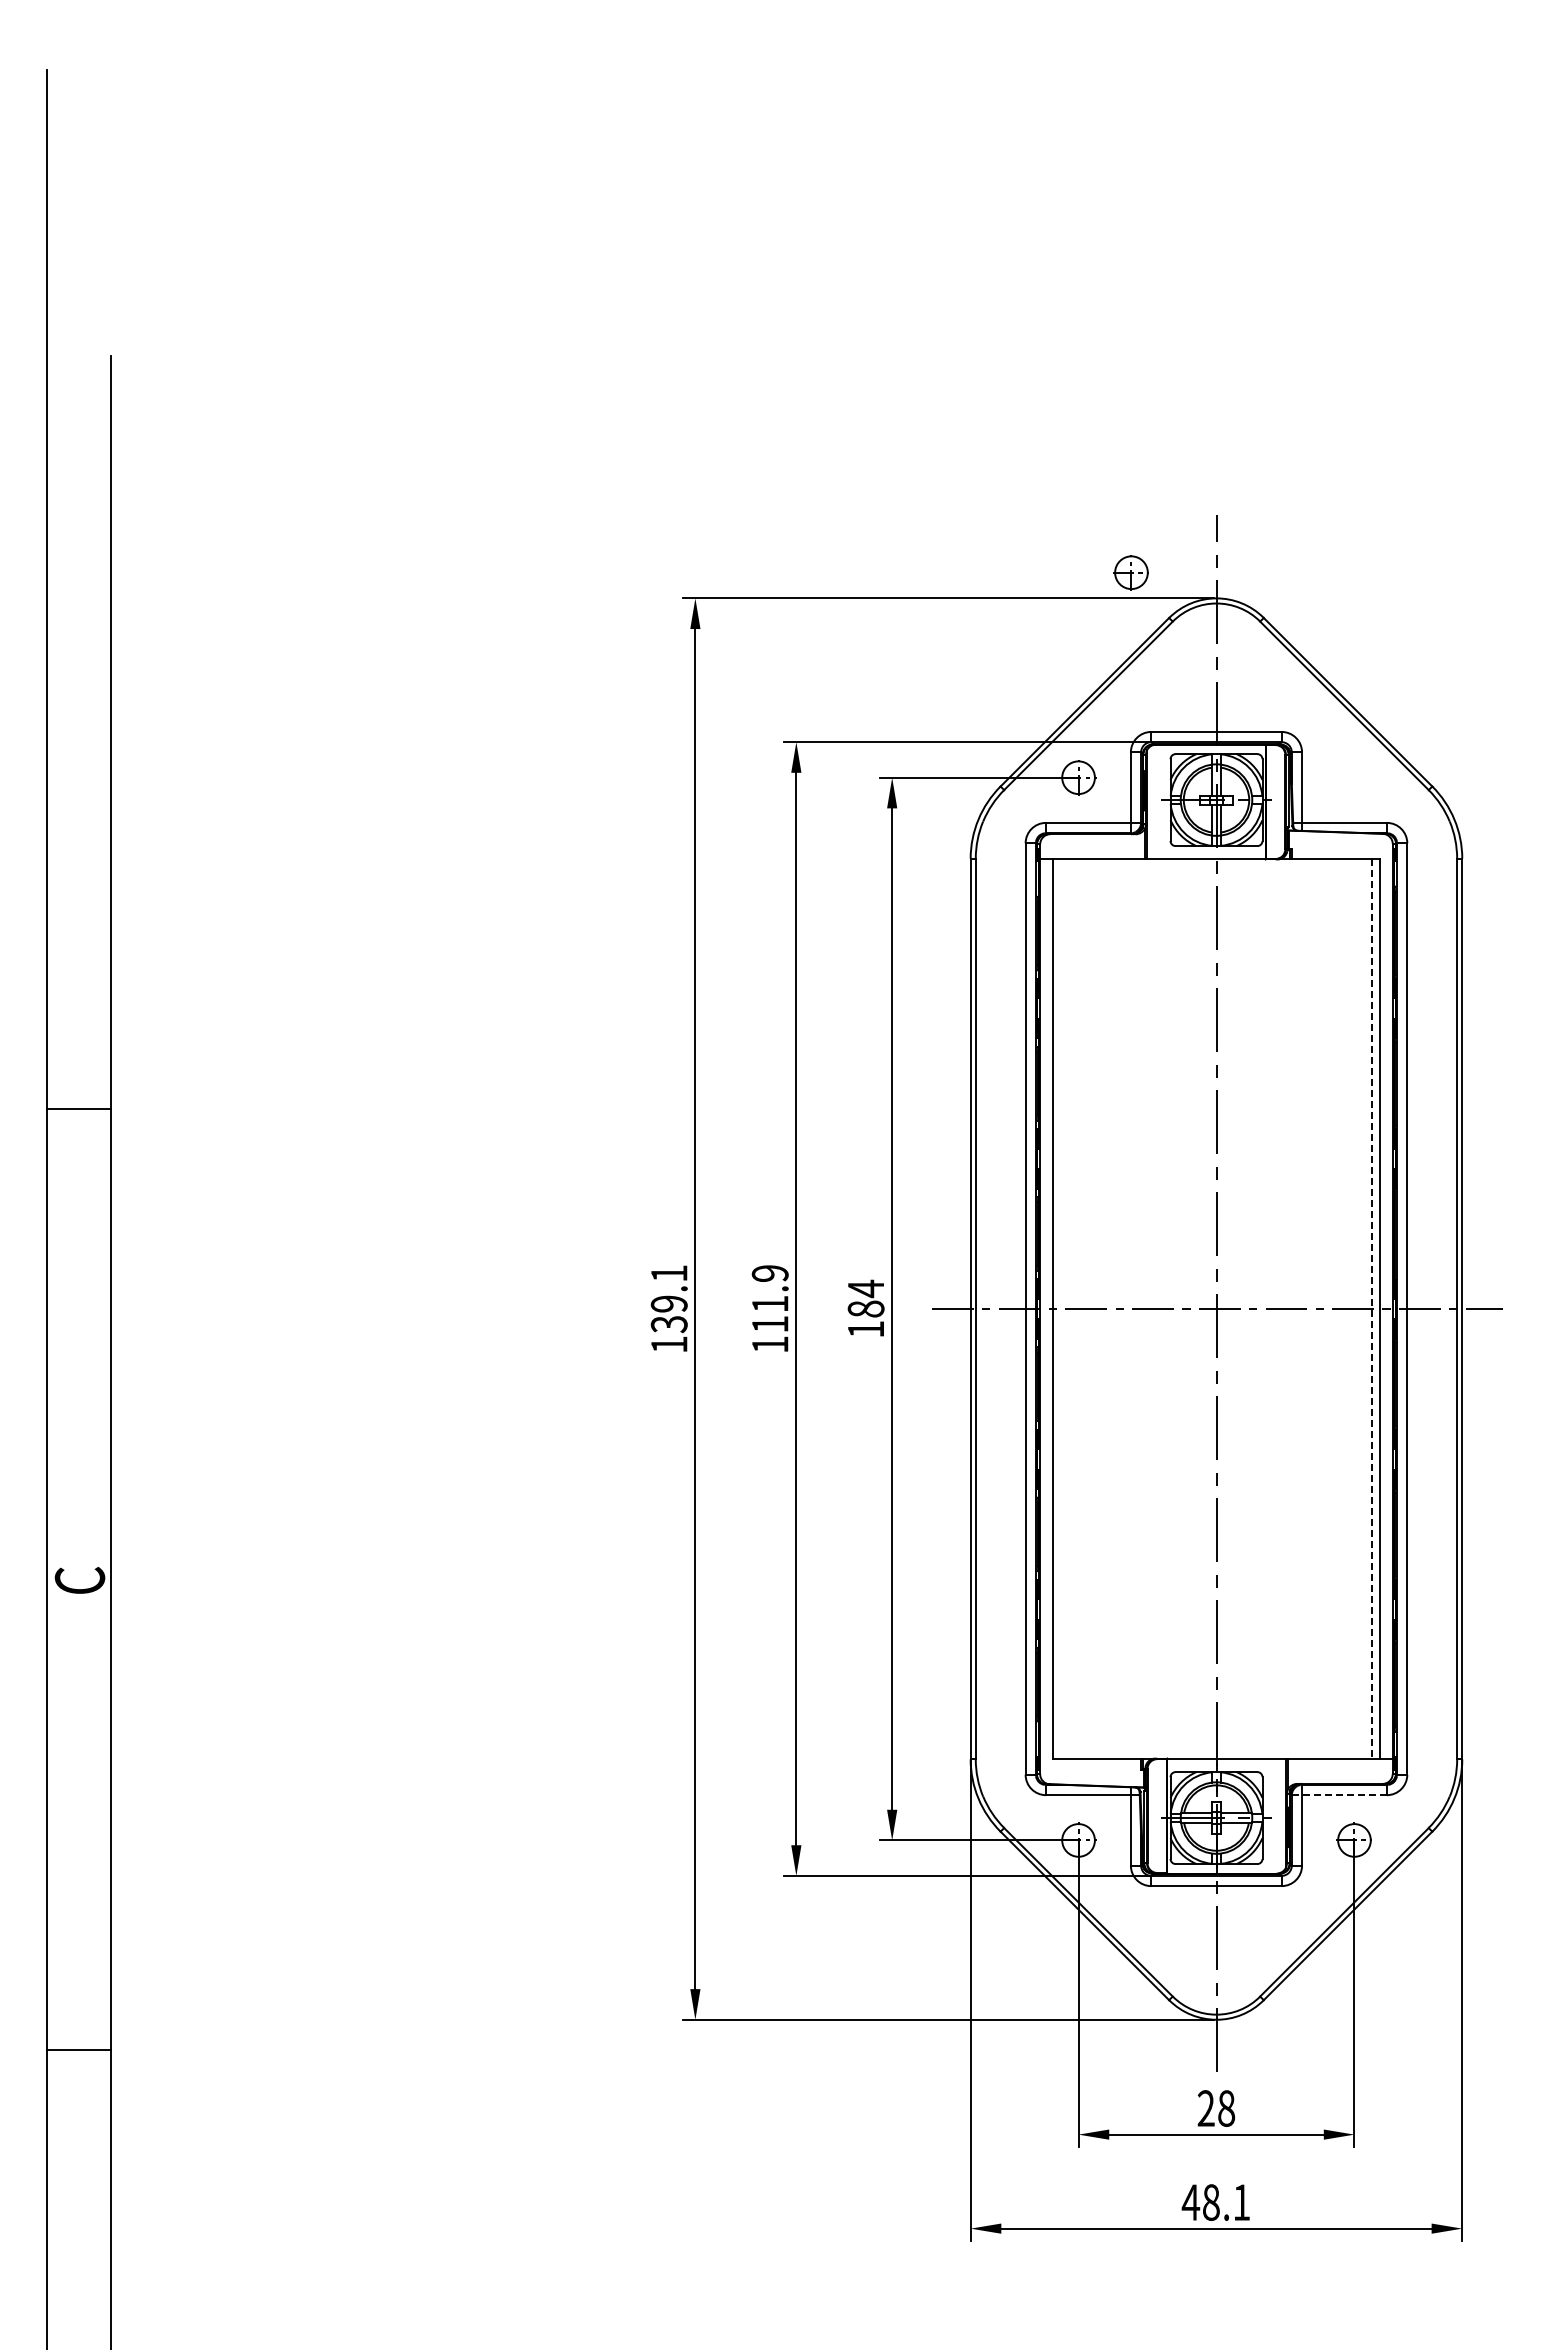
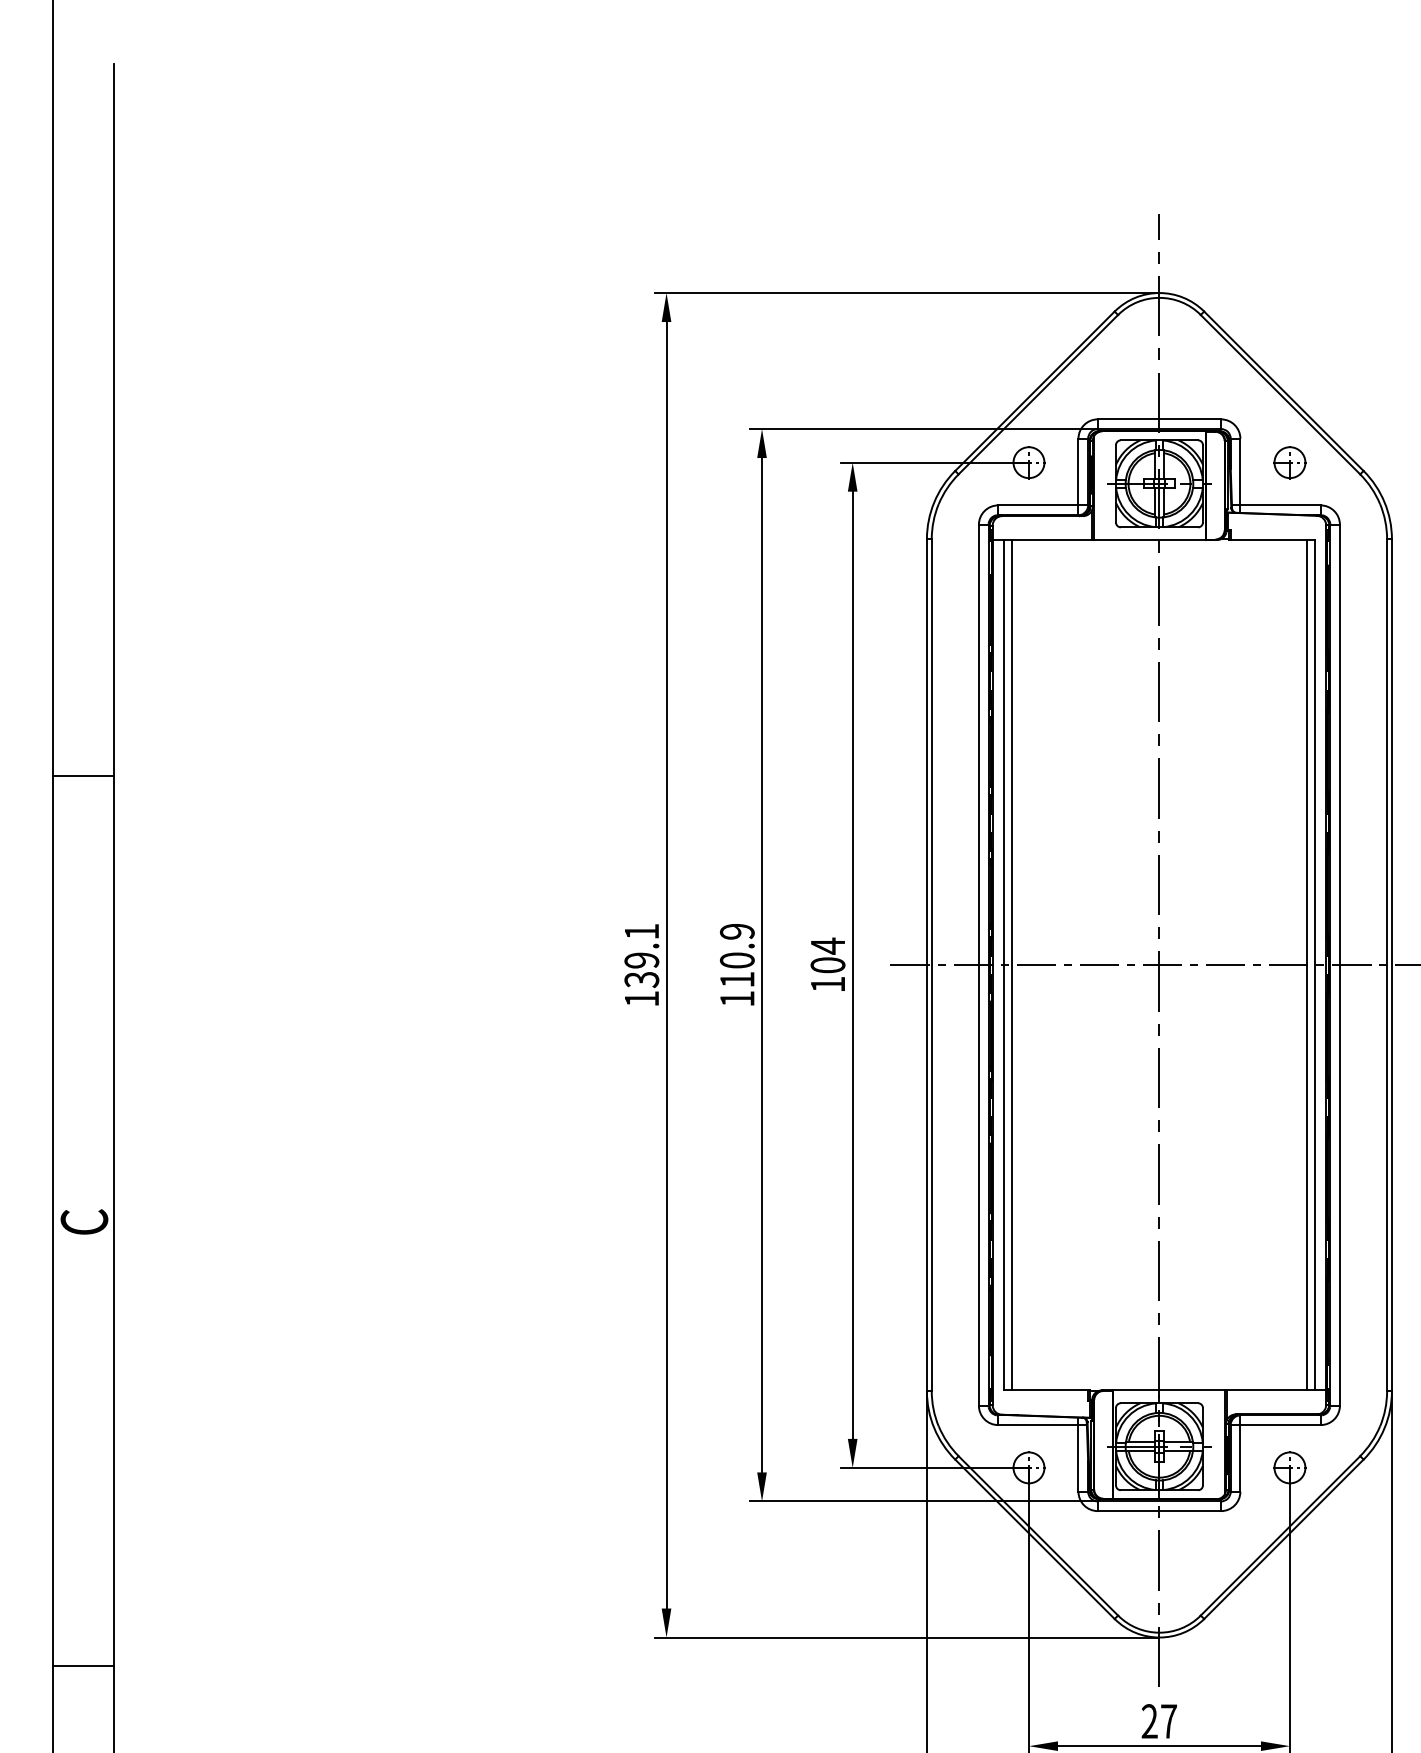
part: (1130, 572) -> (1289, 462), moved
text: (769, 1303) -> (736, 960), 111.9 -> 110.9
text: (865, 1308) -> (827, 964), 184 -> 104
line: (1060, 1308) -> (1011, 964), added
line: (1372, 1309) -> (1307, 965), dashed -> solid
line: (1339, 1795) -> (1275, 1425), dashed -> solid
text: (1226, 2108) -> (1168, 1721), 28 -> 27

